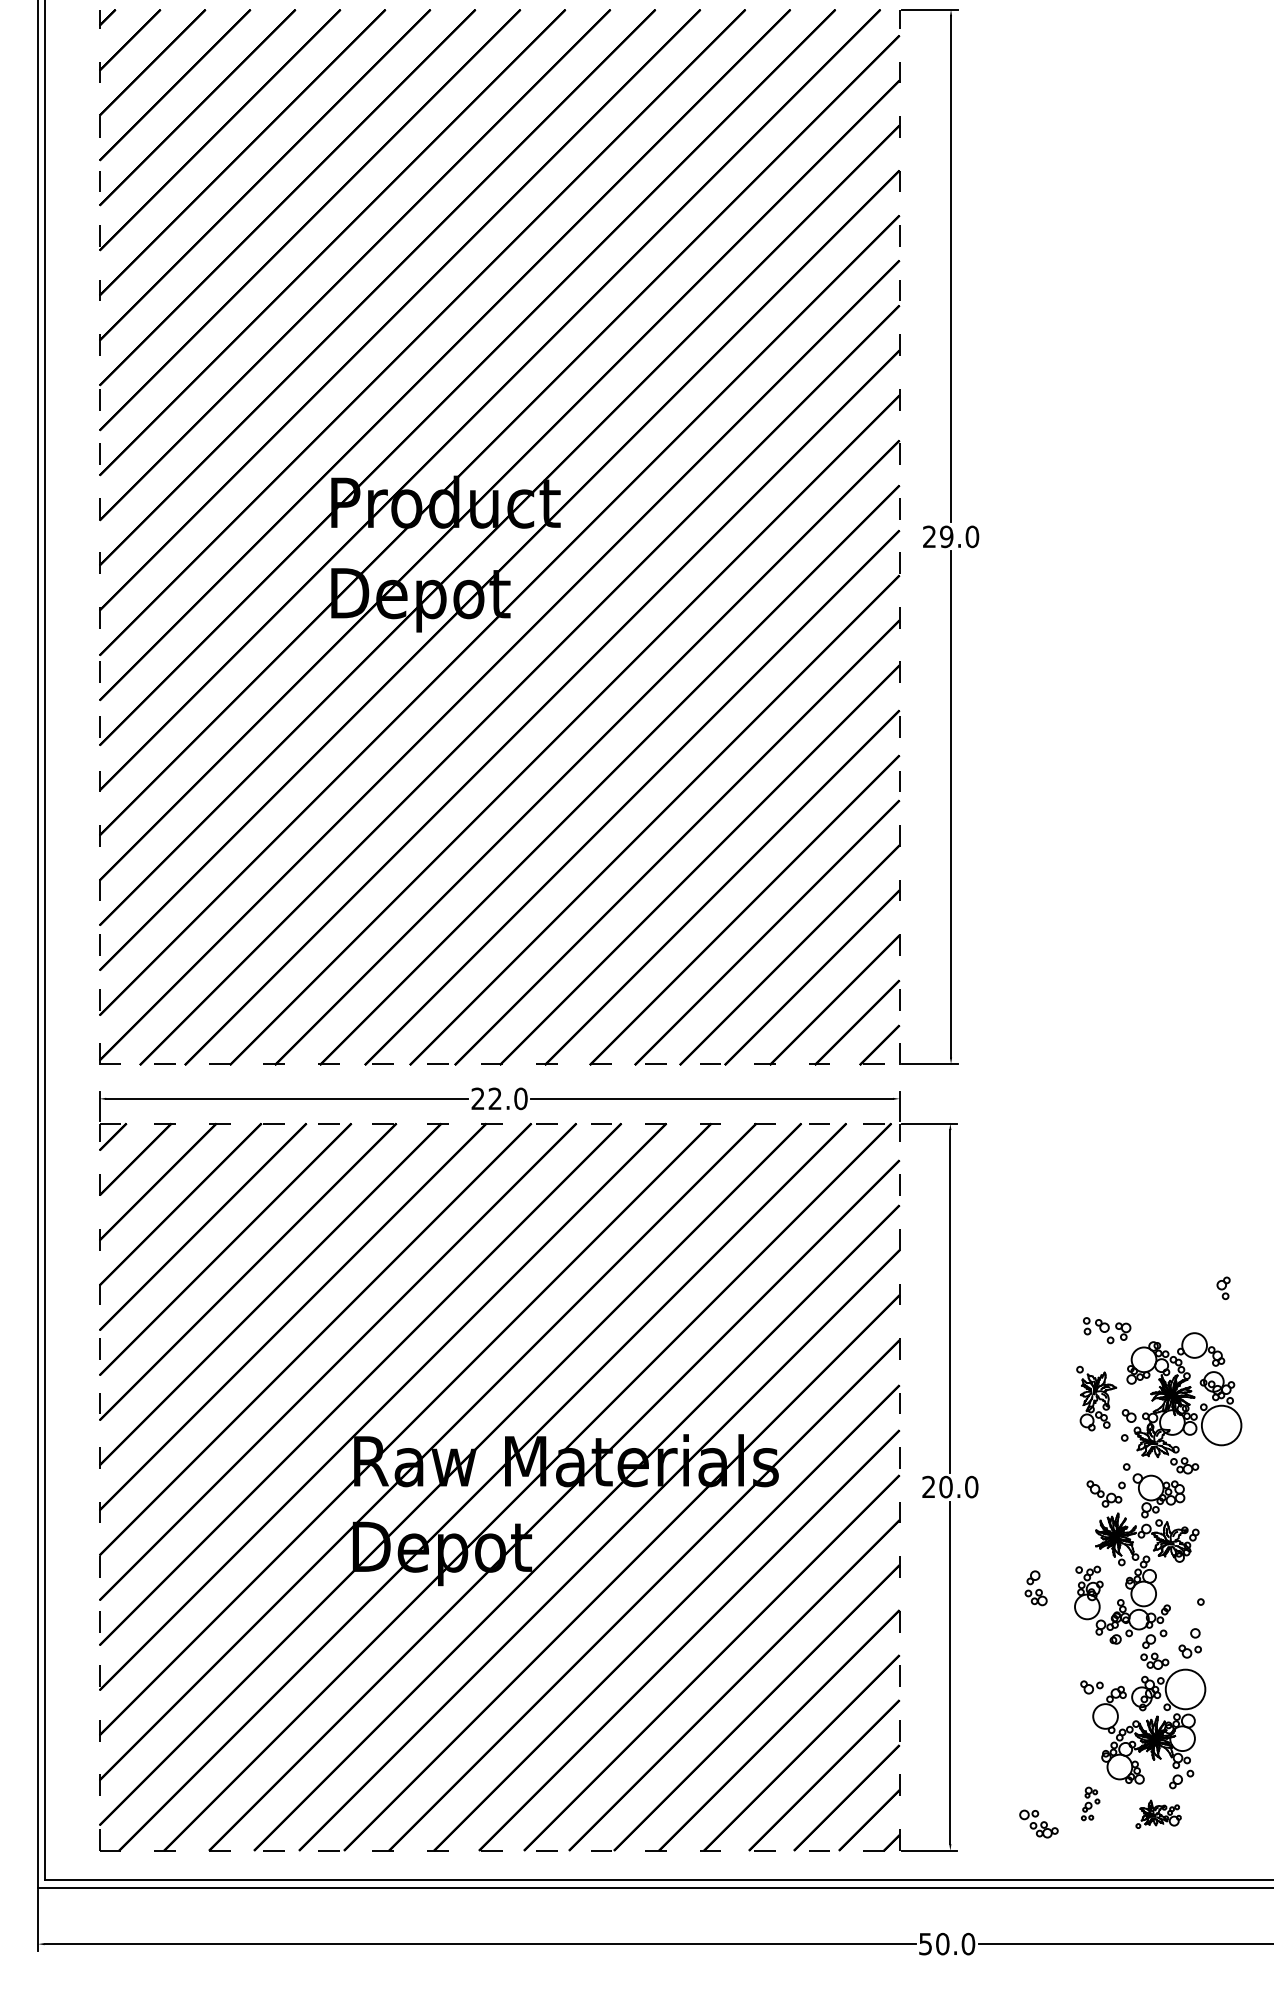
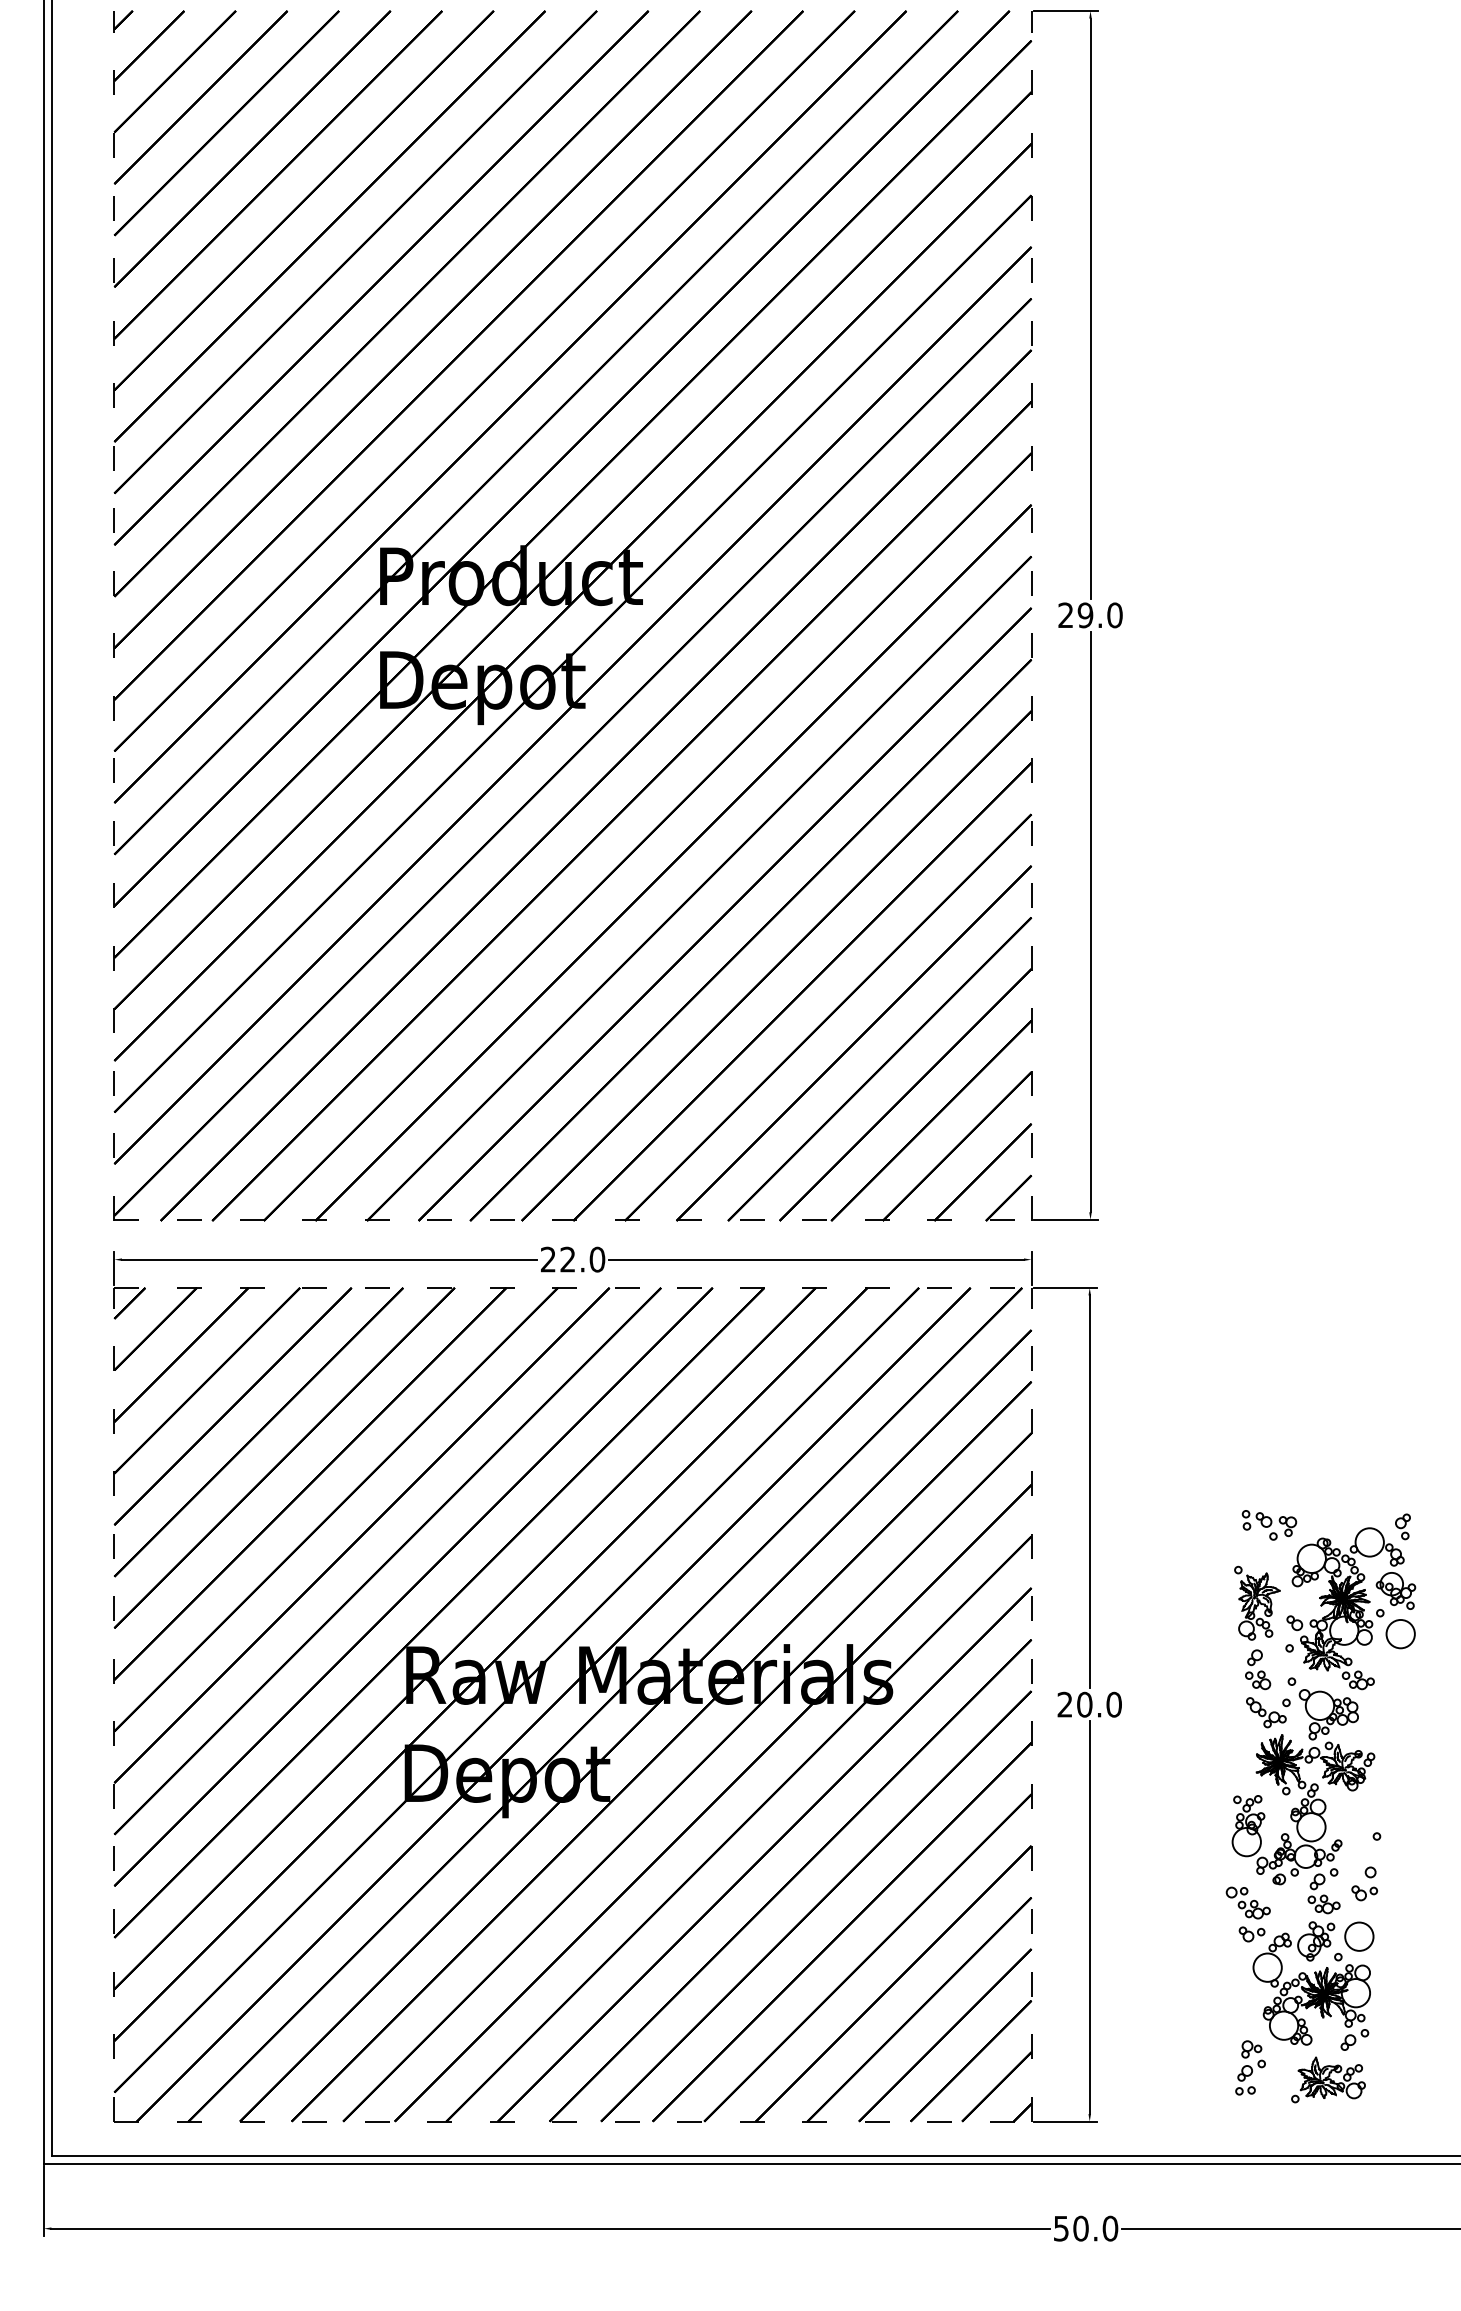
part: (1223, 1288) -> (1402, 1526), moved
circle: (1221, 1424) -> (1400, 1633), size x0.62
part: (1036, 1588) -> (1258, 1669), moved
circle: (1185, 1689) -> (1359, 1936), size x0.62
part: (1090, 1803) -> (1250, 2067), size x1.43
part: (1158, 1814) -> (1328, 2079), size x1.43
part: (1038, 1823) -> (1247, 1902), moved

